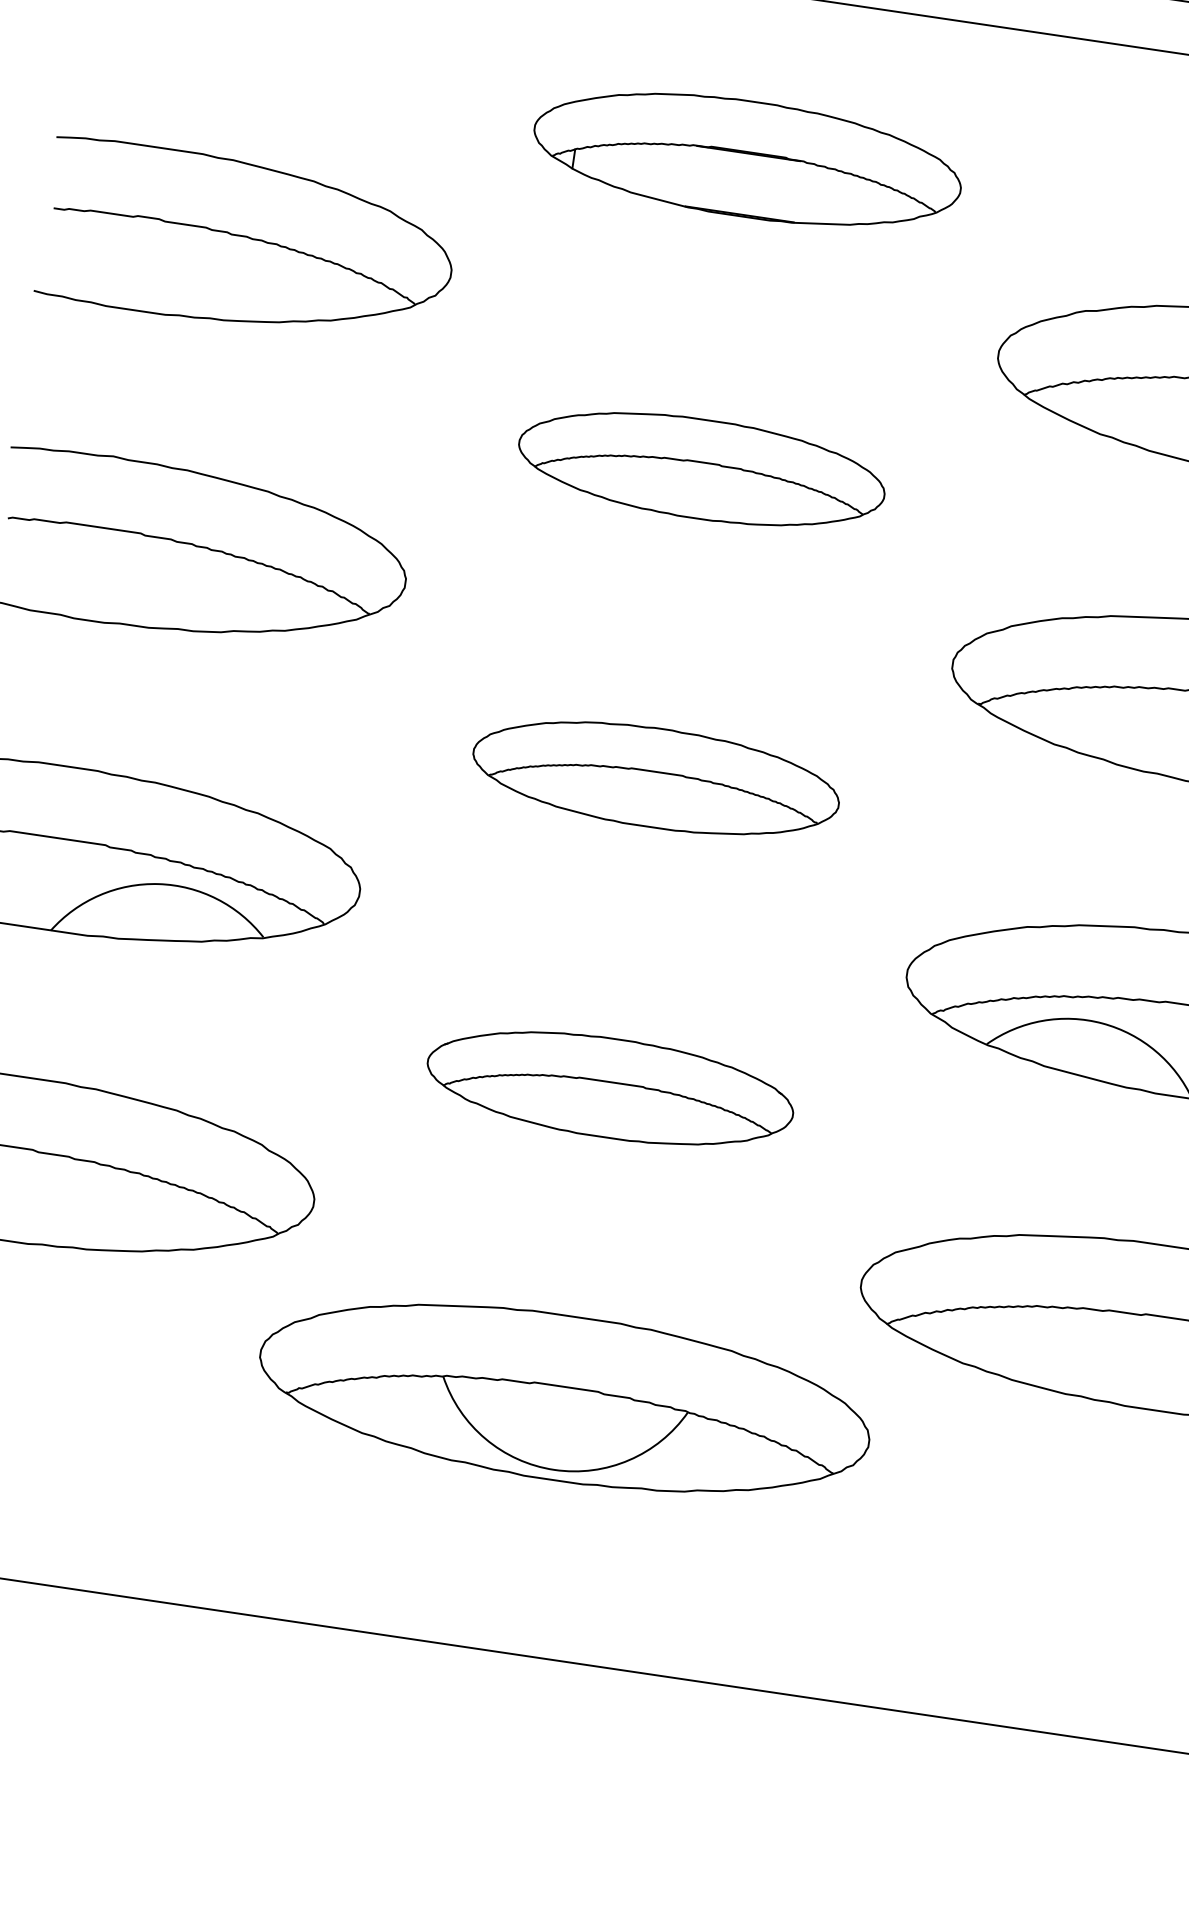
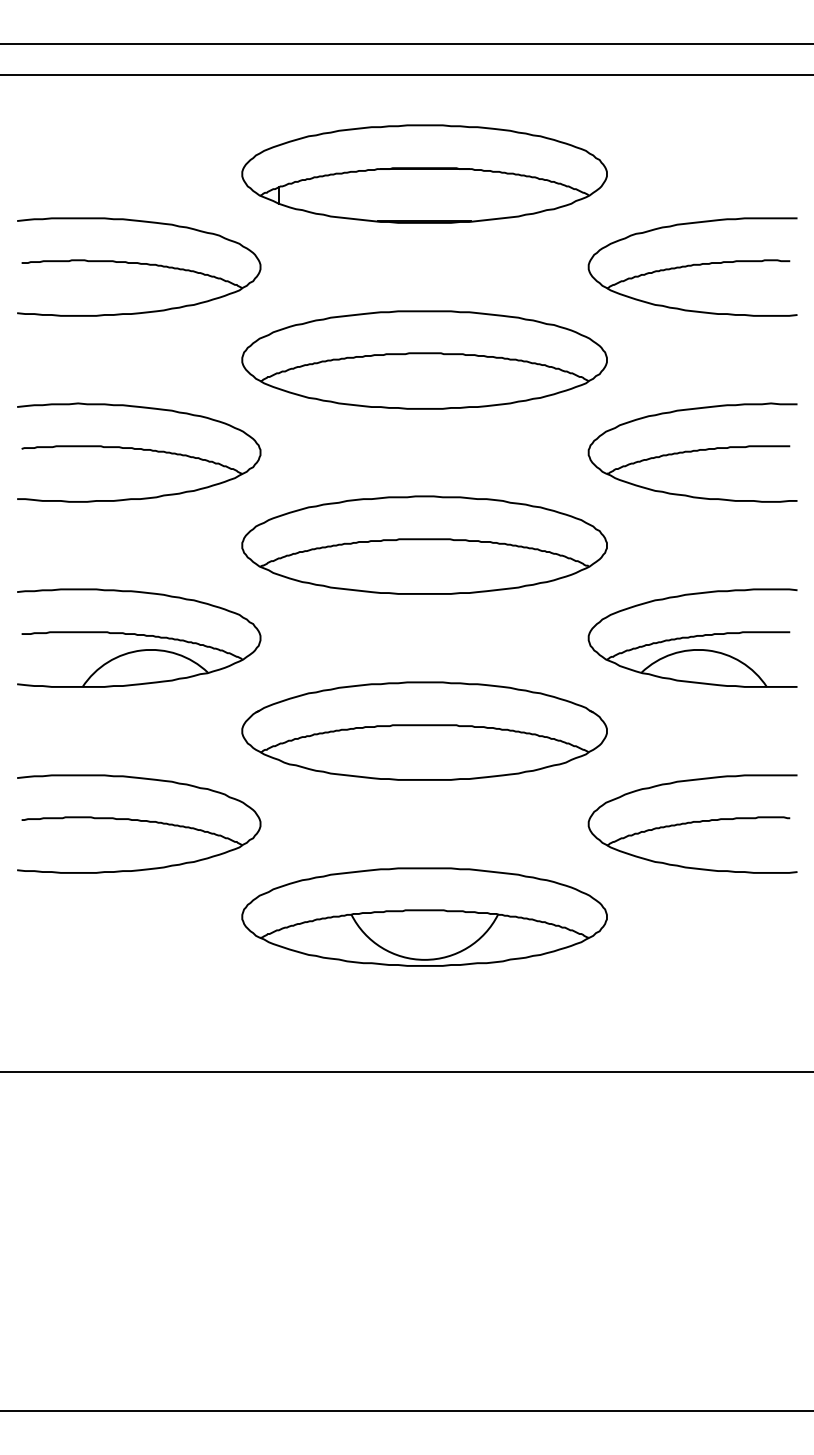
part: (747, 158) -> (424, 173), size x1.43
part: (701, 468) -> (424, 359), size x1.67
part: (656, 776) -> (424, 544), size x1.67
part: (610, 1087) -> (424, 730), size x1.67

